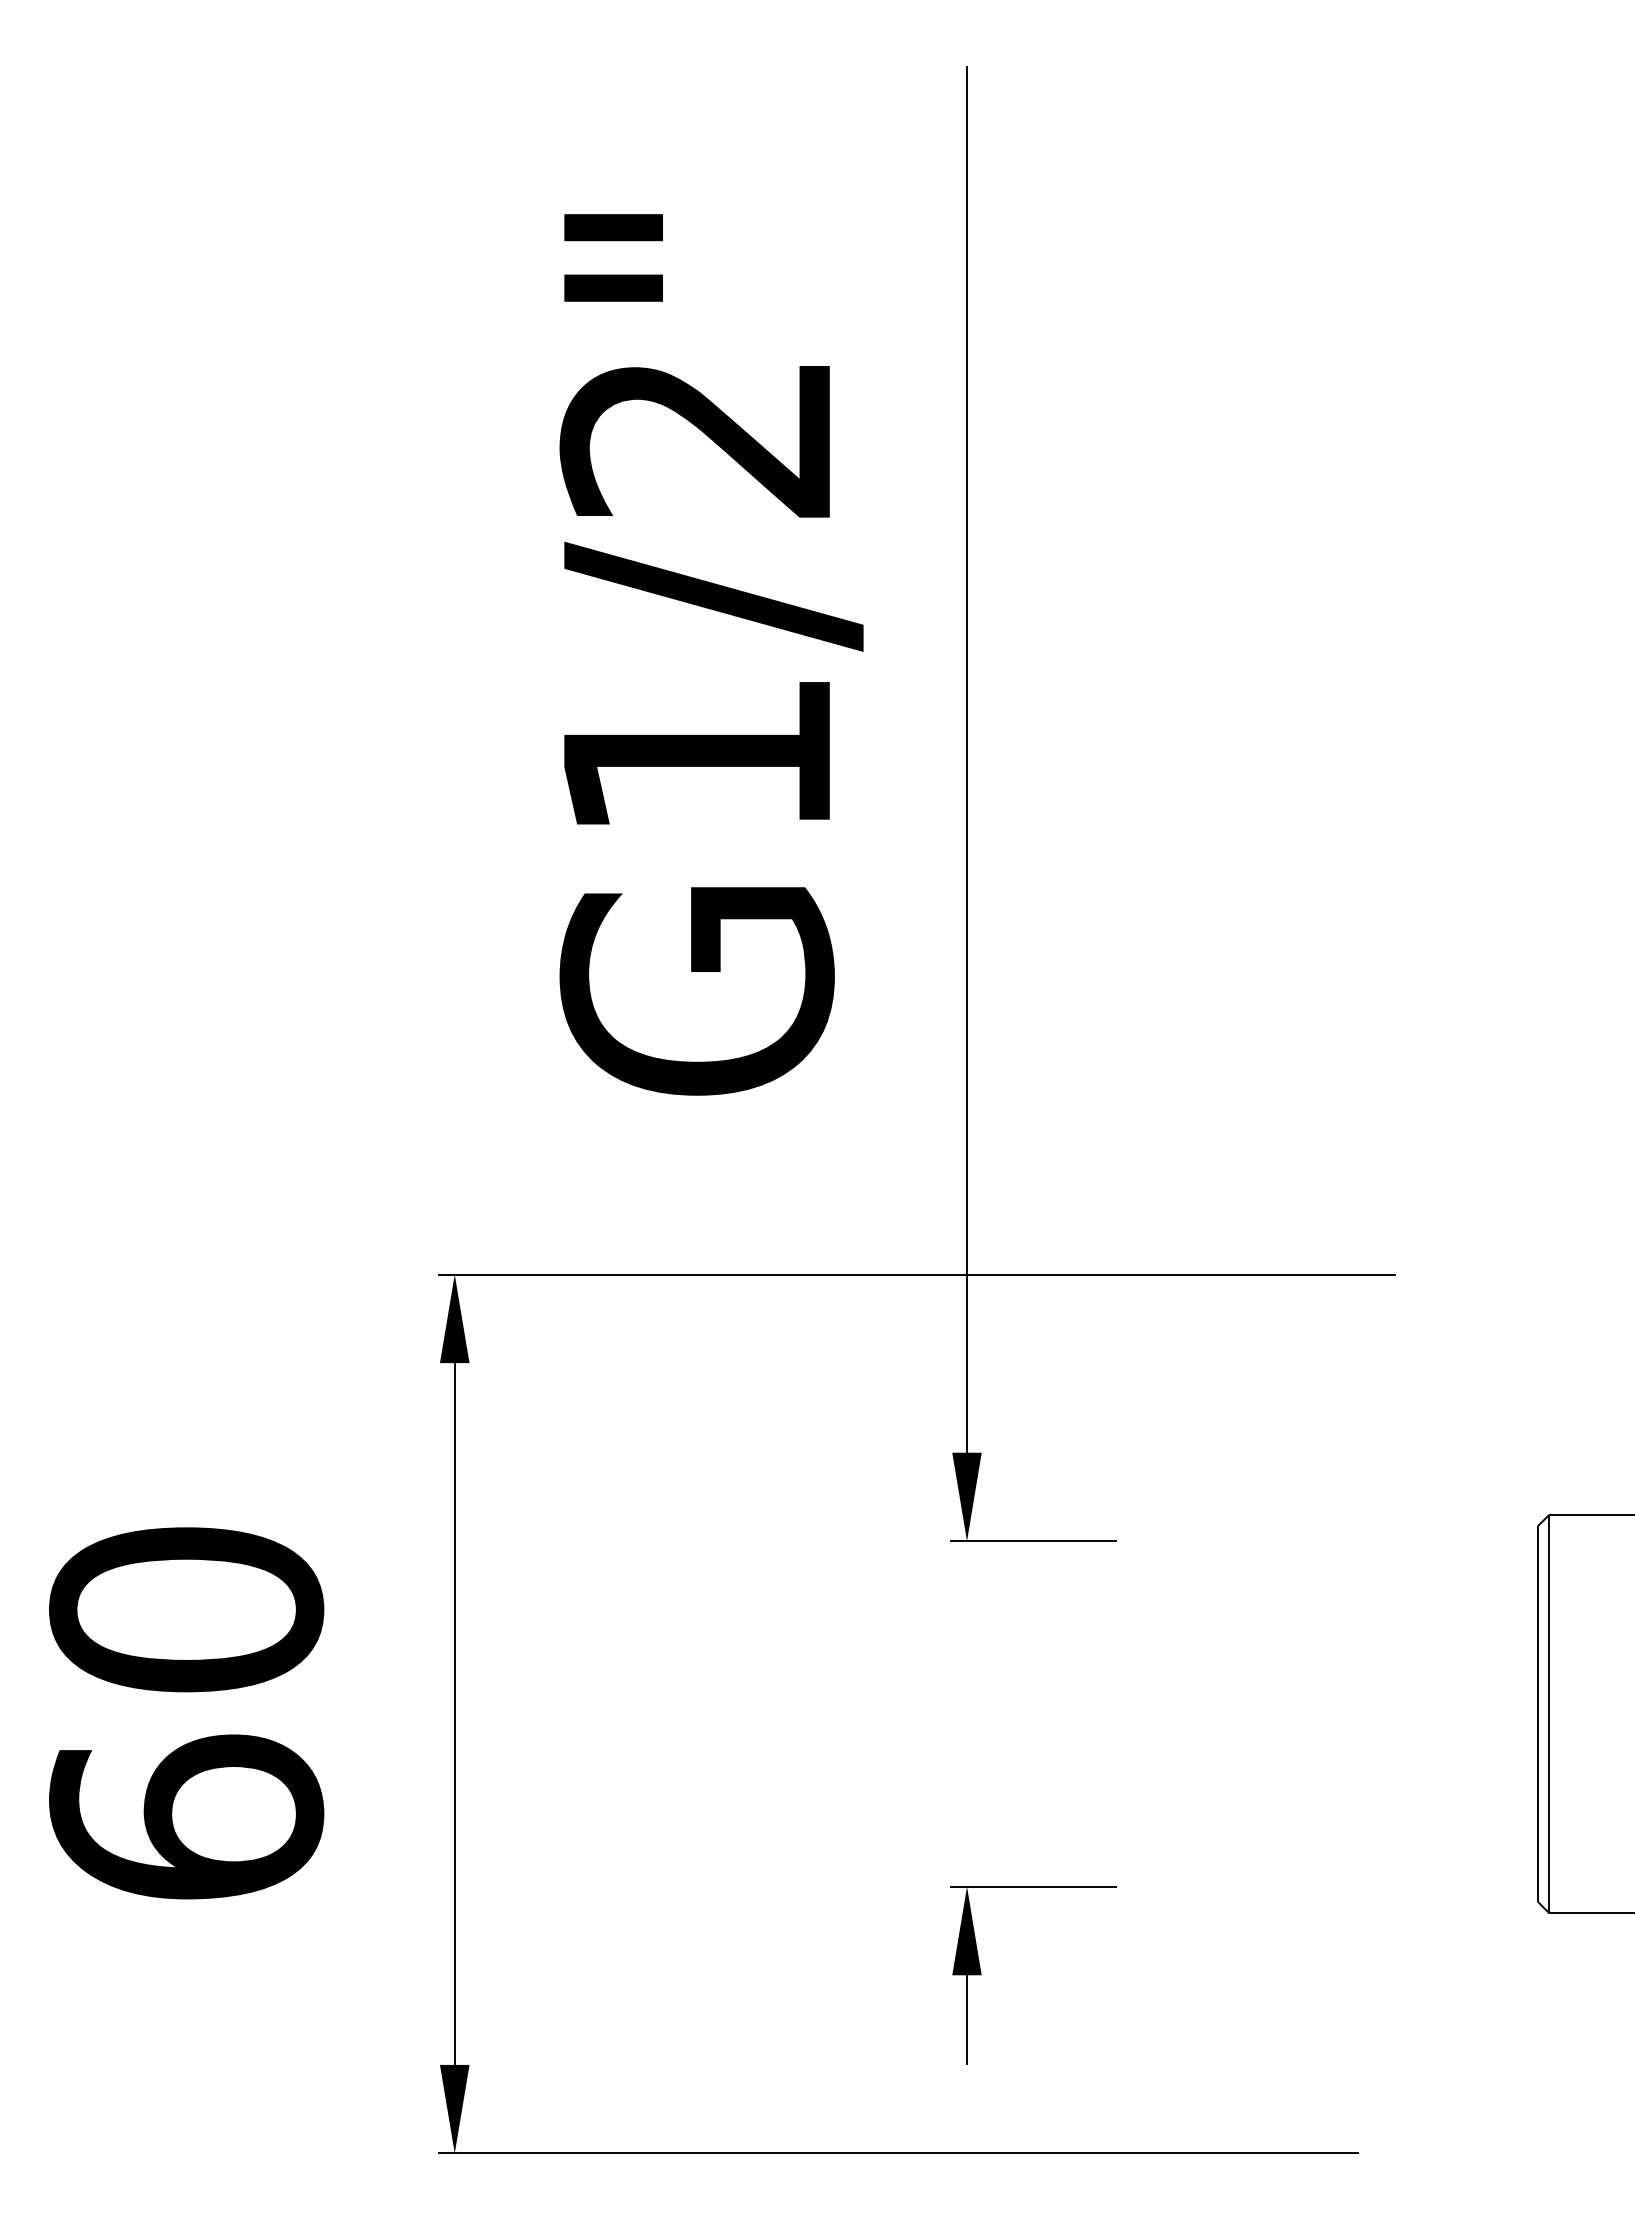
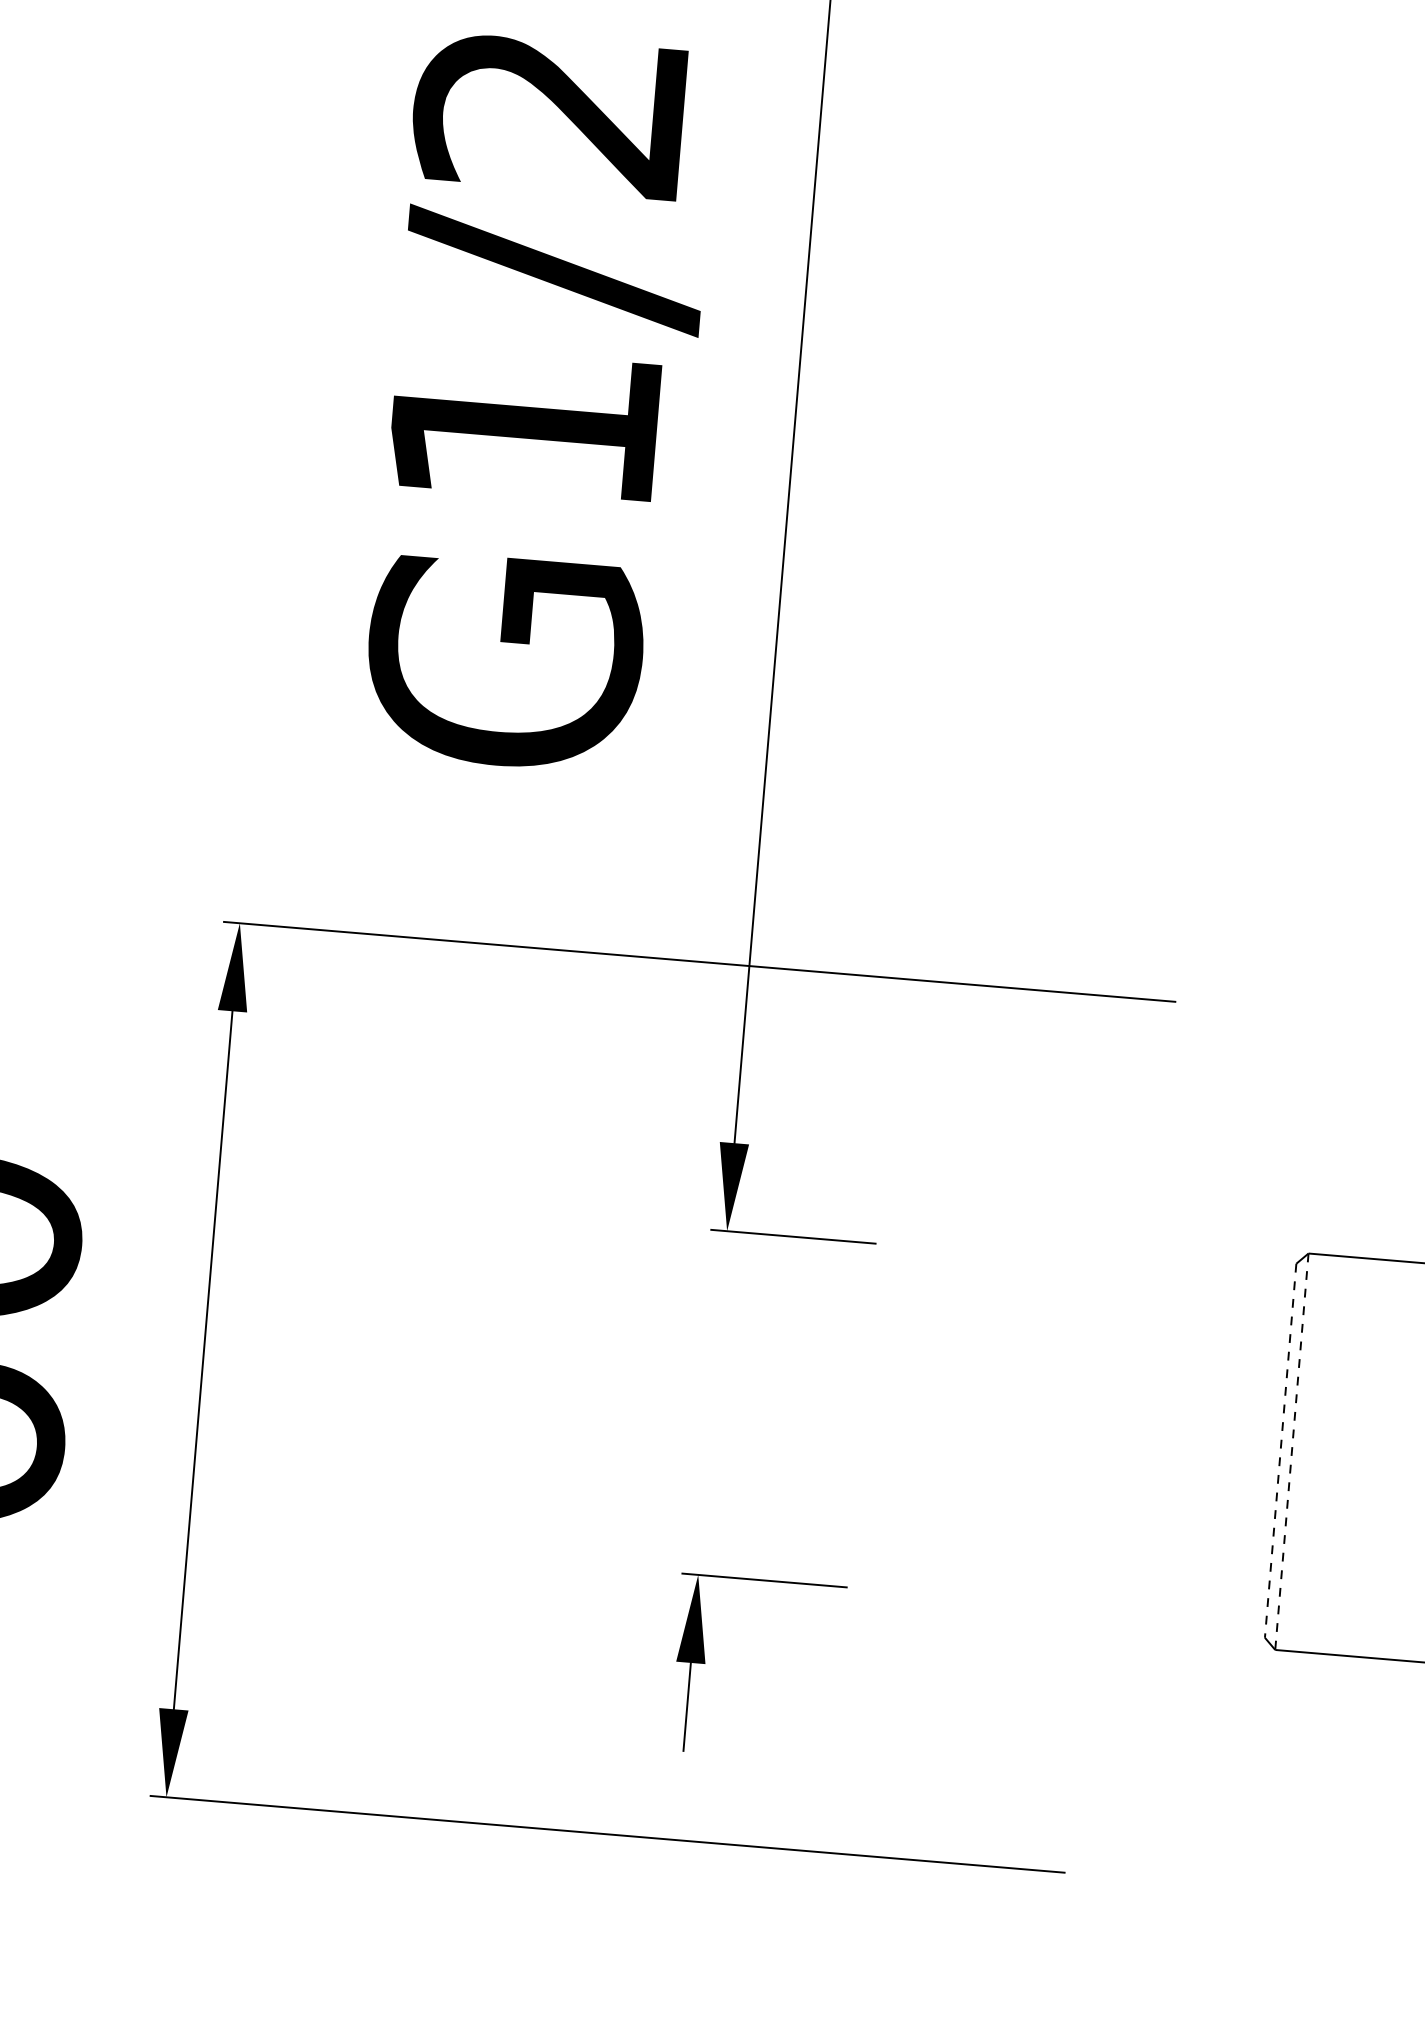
line: (1538, 1714) -> (1281, 1451), solid -> dashed
line: (1549, 1714) -> (1291, 1452), solid -> dashed

